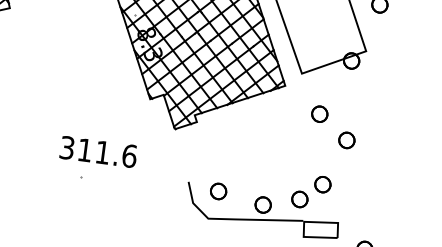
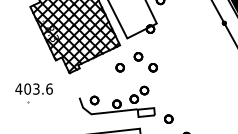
part: (278, 130) -> (119, 67), added
text: (84, 148) -> (27, 88), 311.6 -> 403.6

